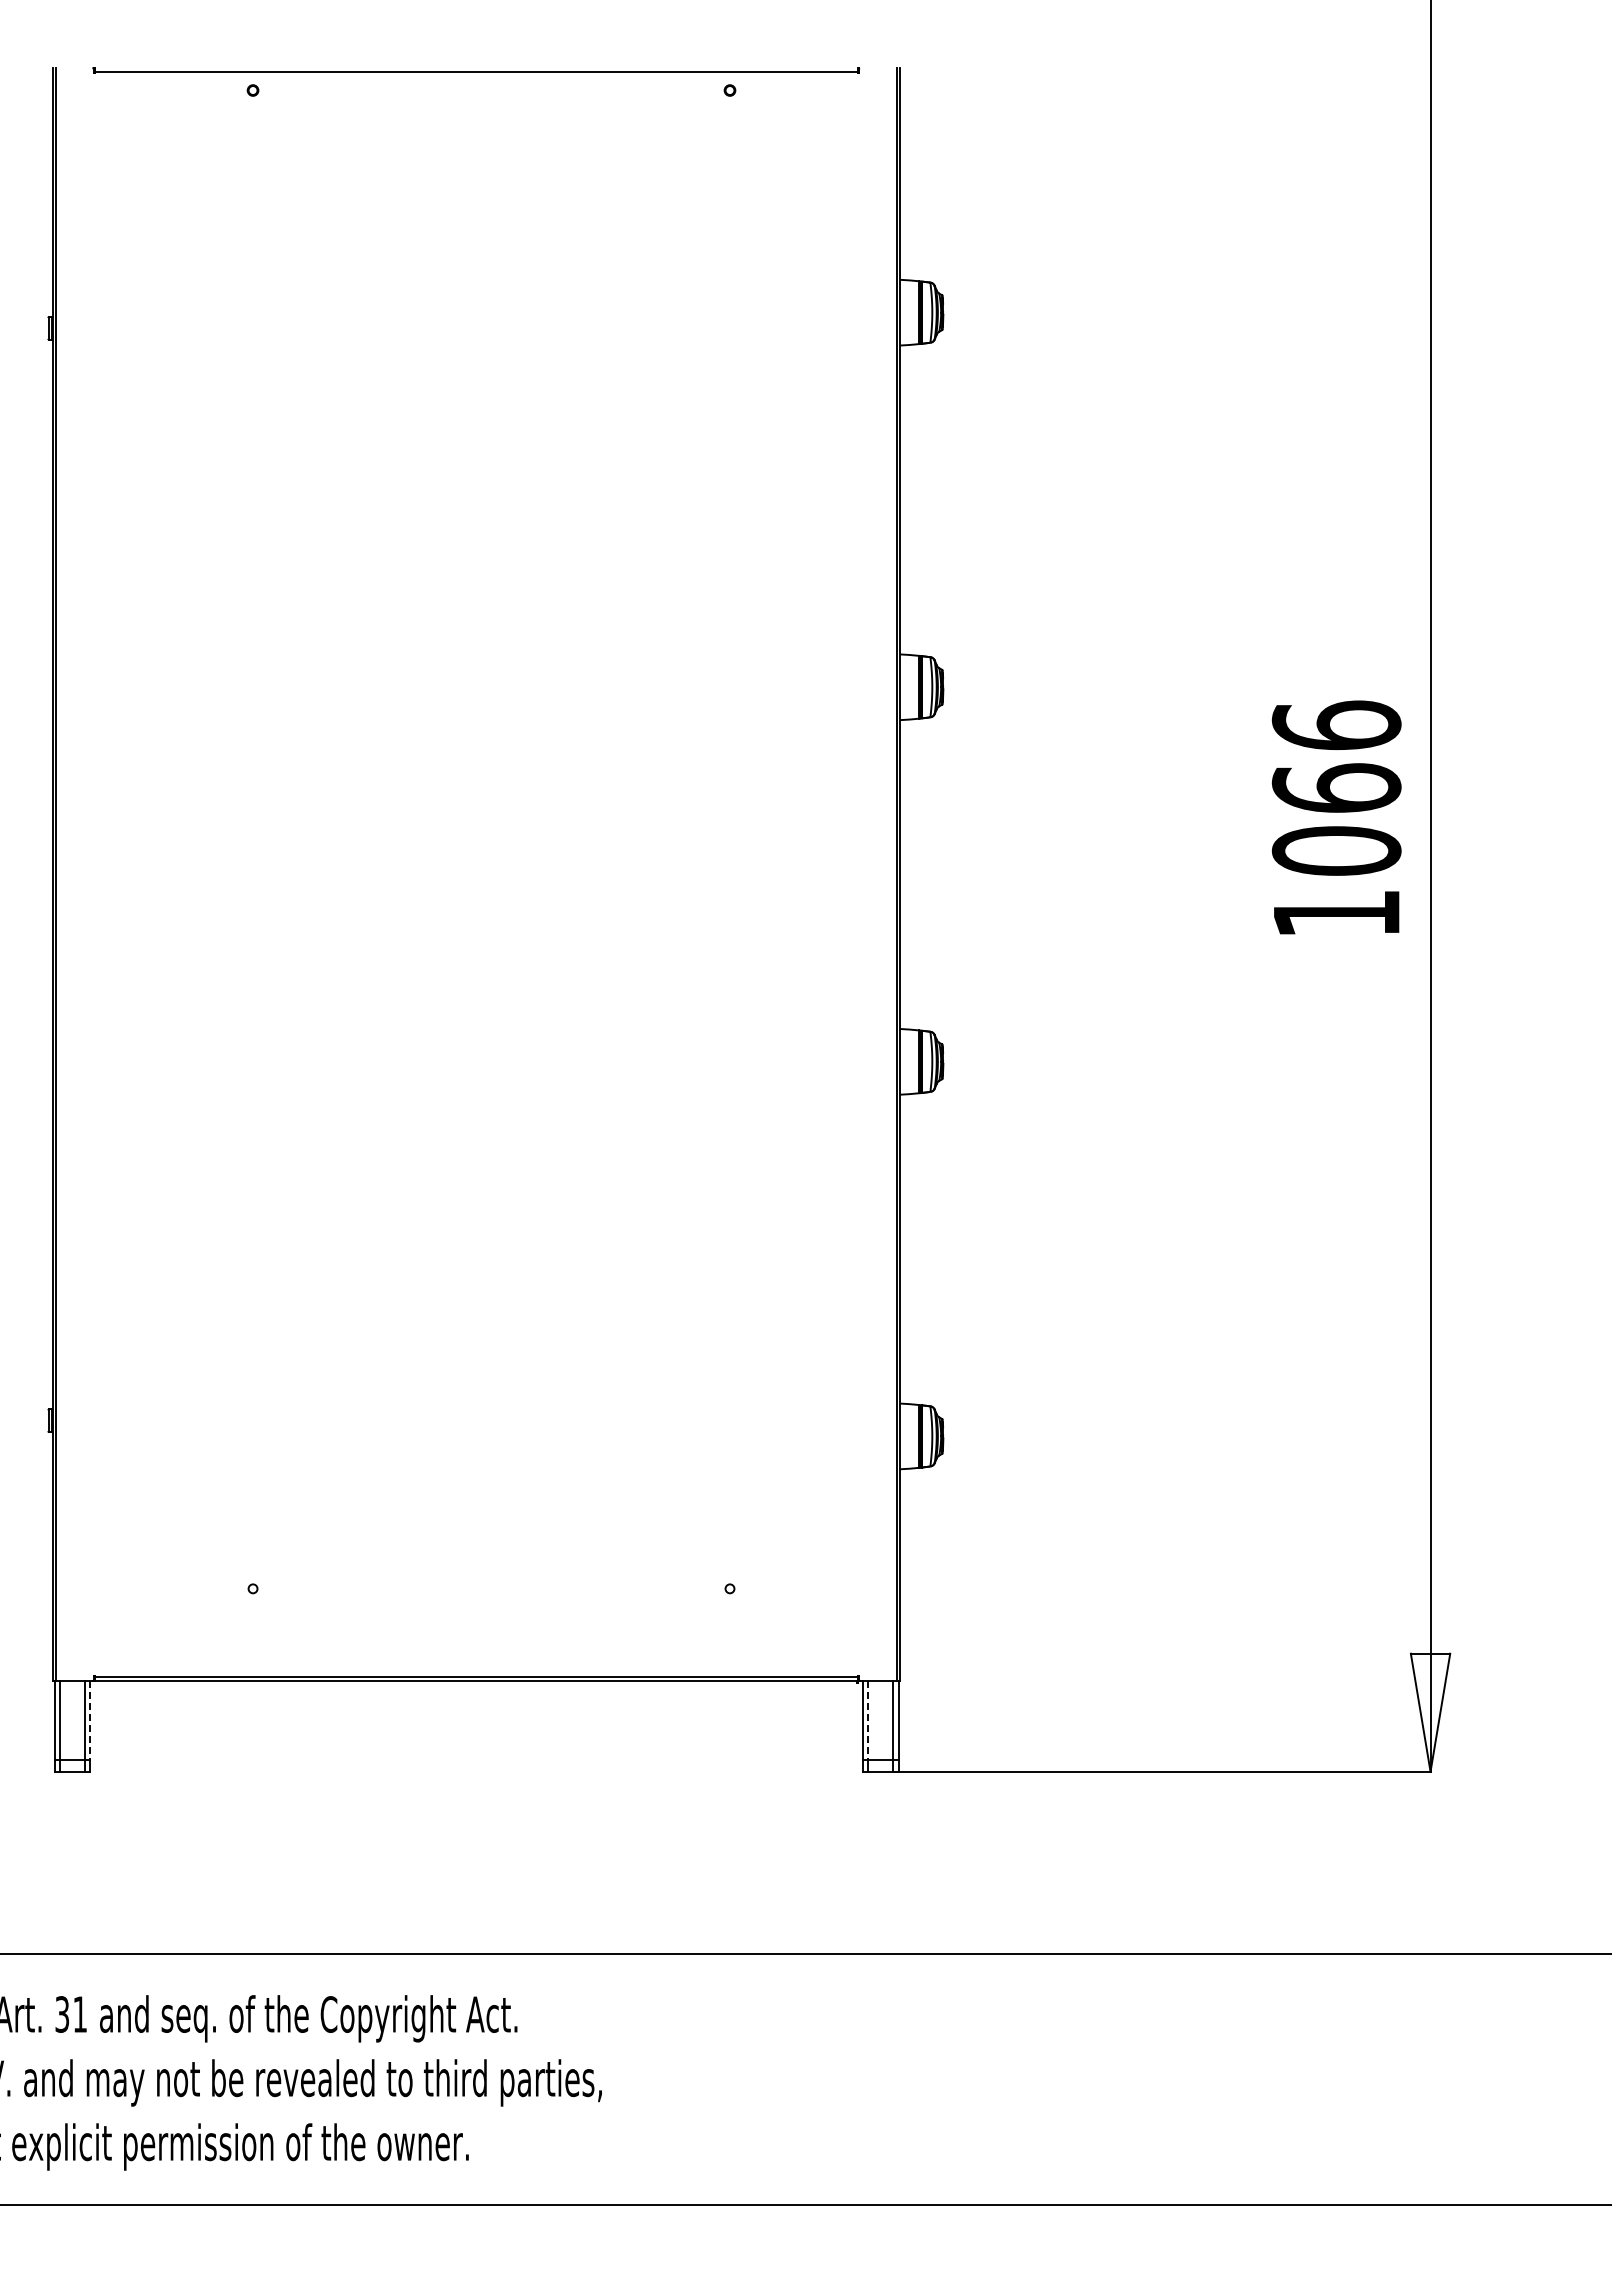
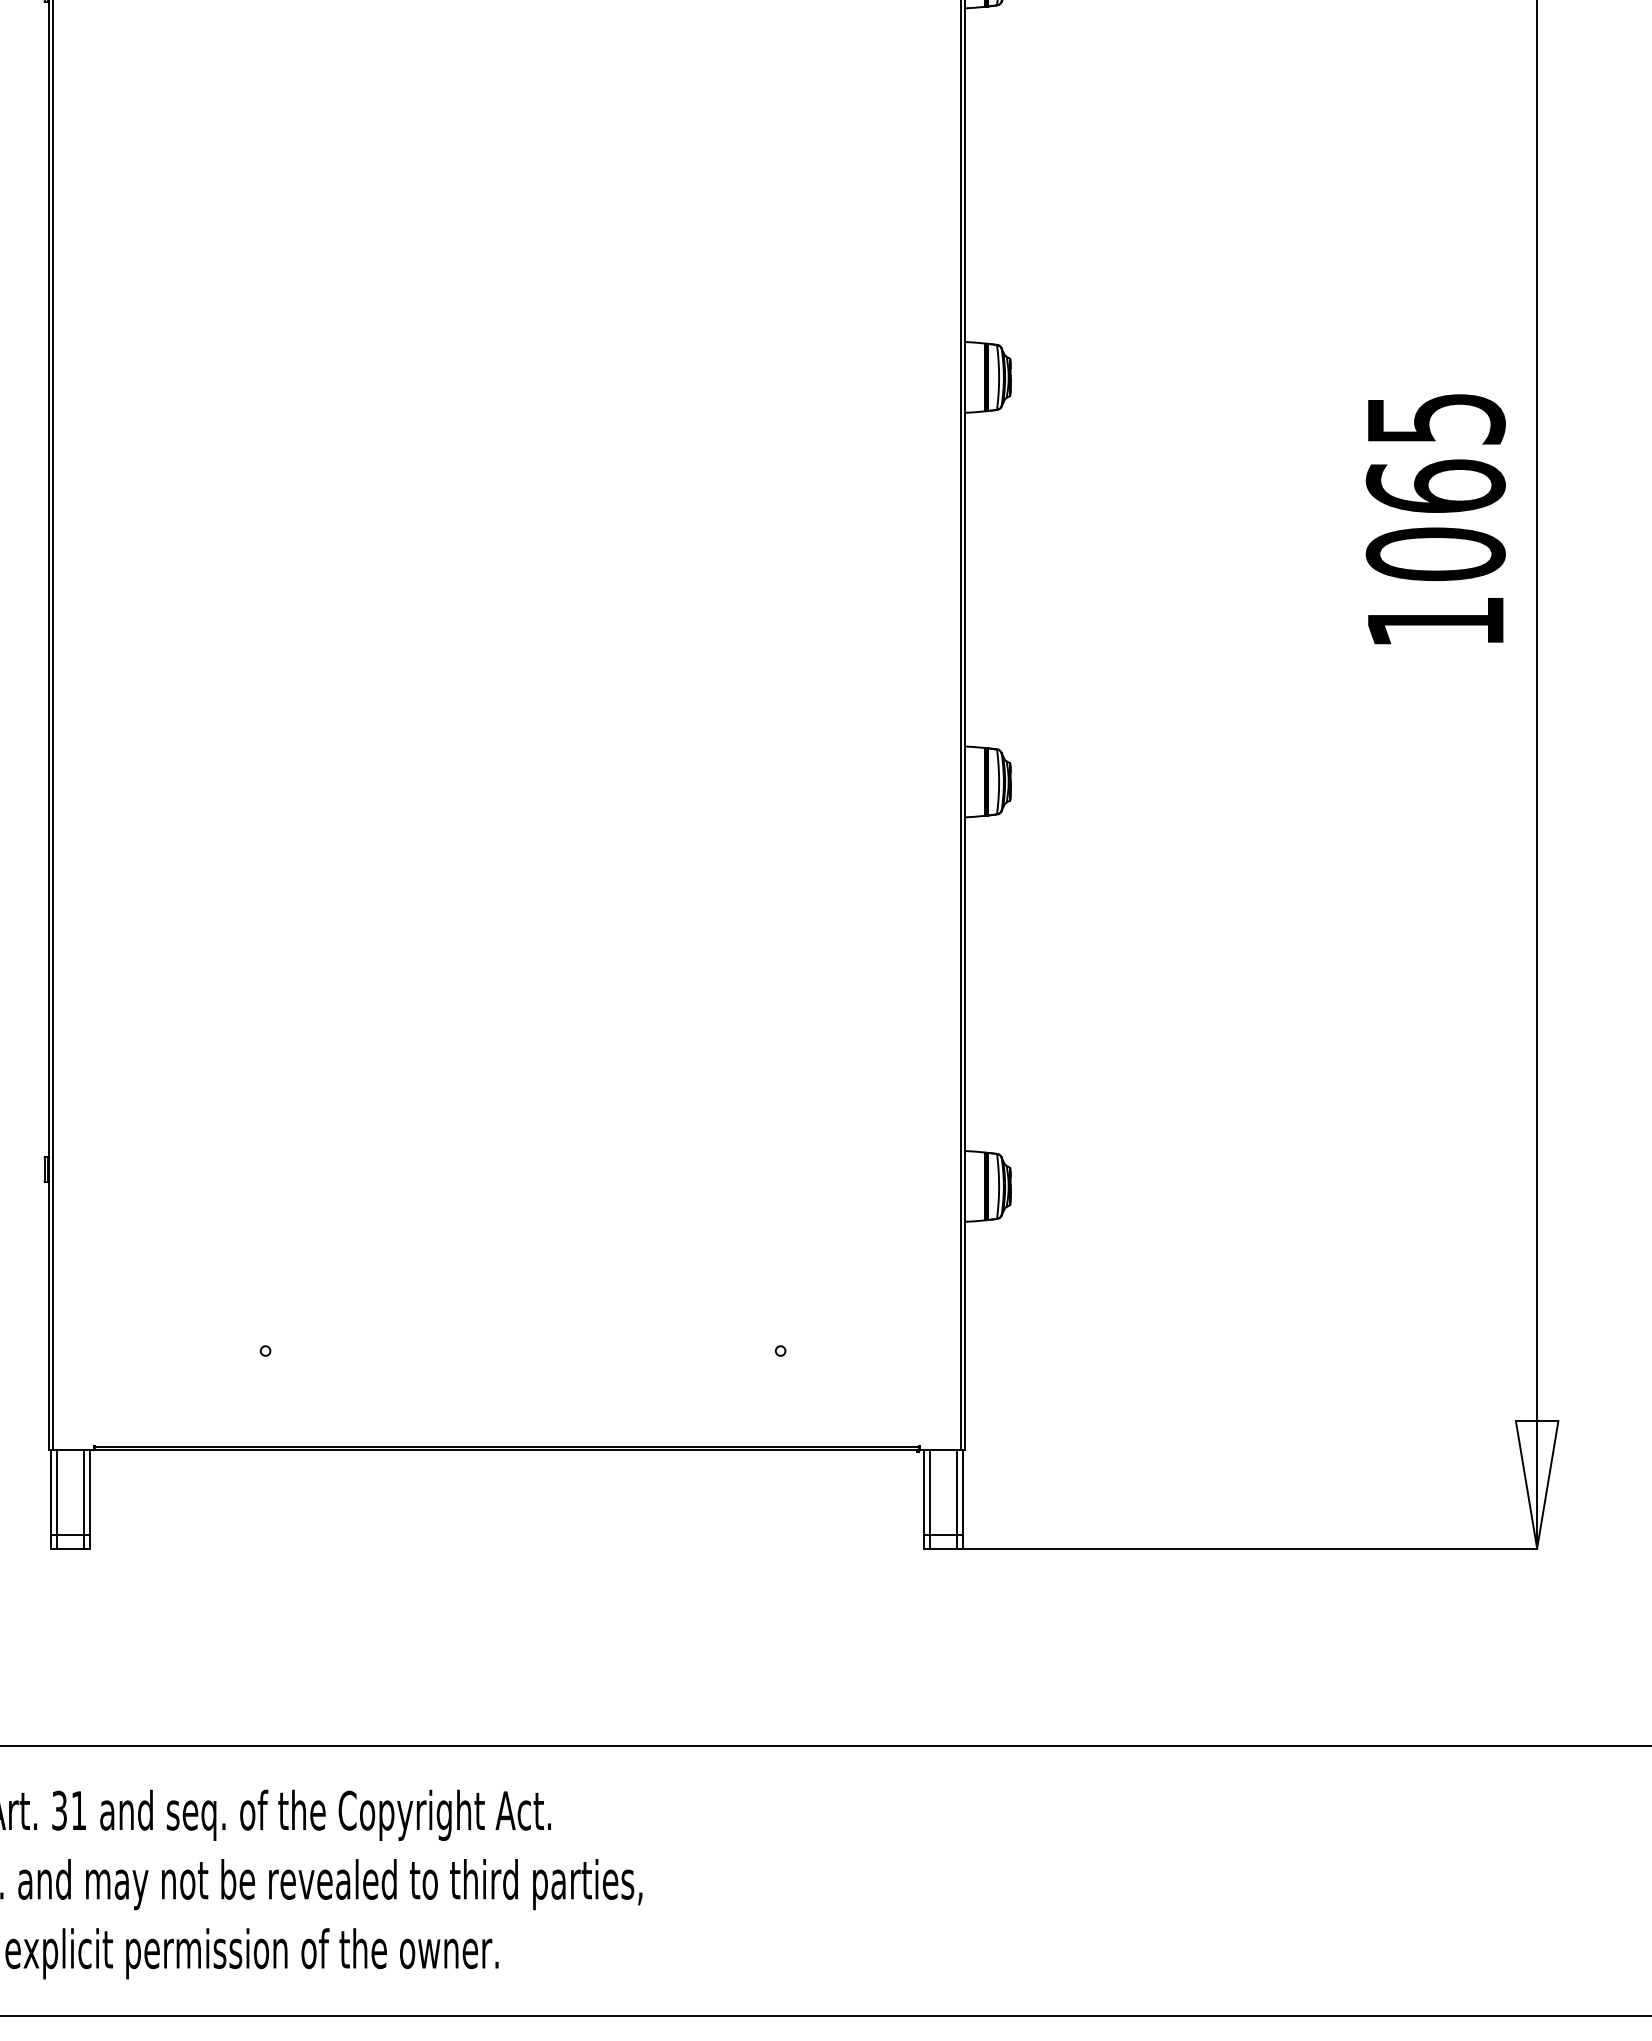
text: (1336, 725) -> (1435, 418), 1066 -> 1065
line: (90, 1720) -> (90, 1493), dashed -> solid
line: (868, 1720) -> (930, 1493), dashed -> solid

